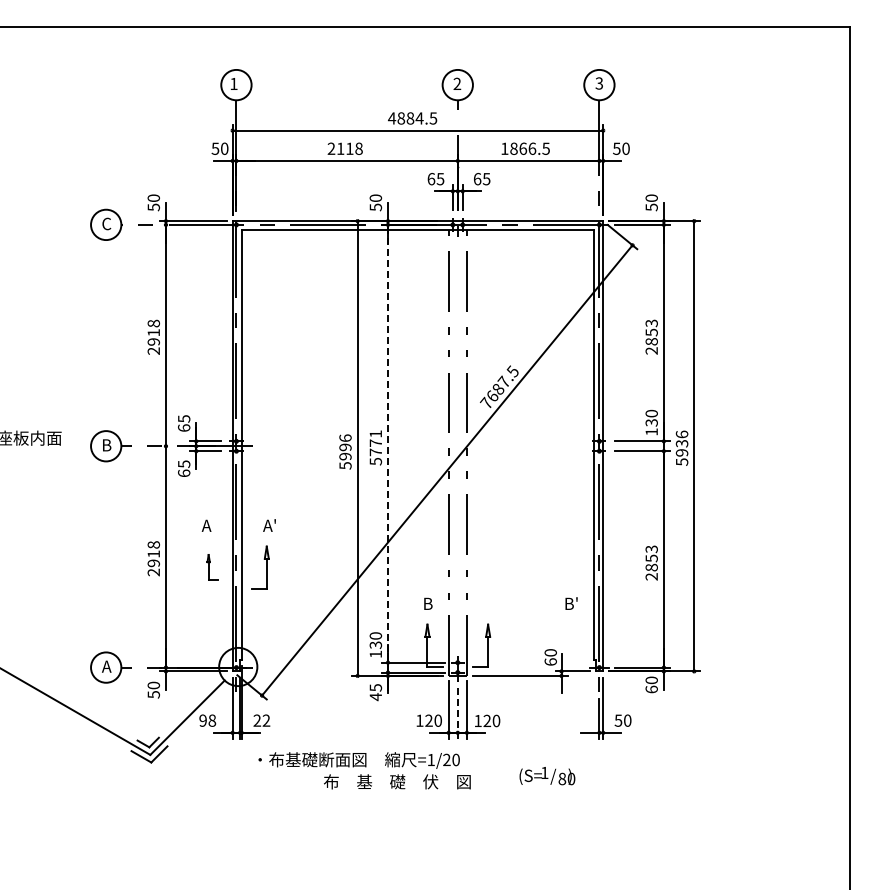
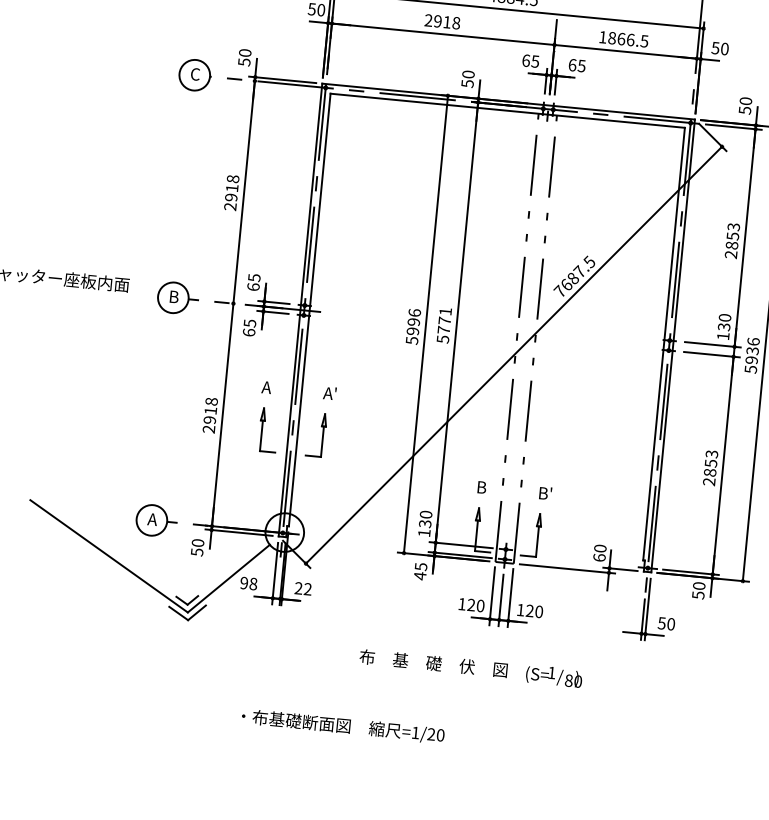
text: (340, 148) -> (437, 21), 2118 -> 2918
line: (388, 443) -> (457, 322), dashed -> solid
part: (212, 567) -> (268, 430), size x1.67
text: (571, 603) -> (545, 493), moved
text: (651, 689) -> (698, 595), 60 -> 50
line: (457, 713) -> (500, 600), dashed -> solid
text: (358, 760) -> (342, 726), moved
text: (547, 776) -> (554, 676), moved

